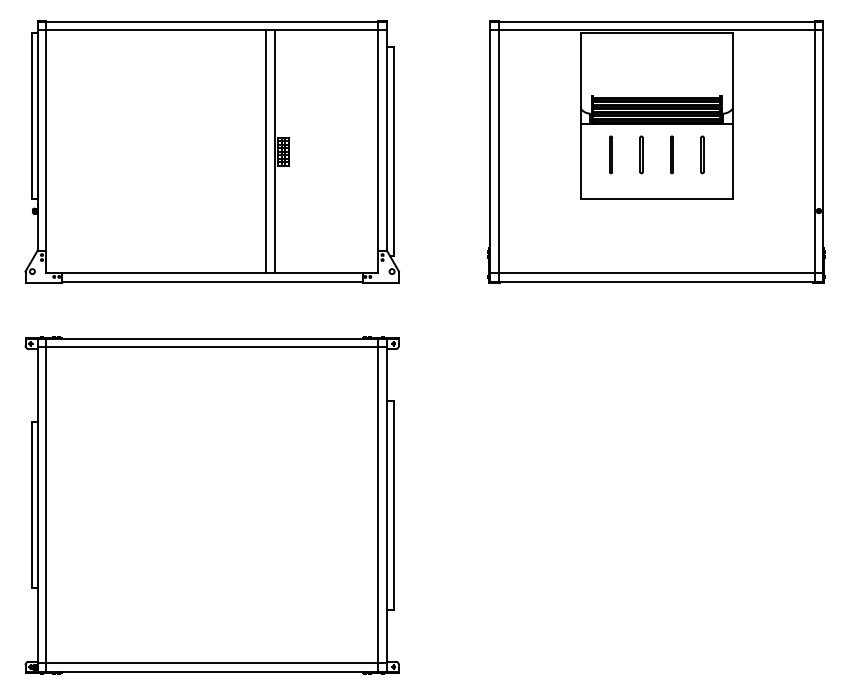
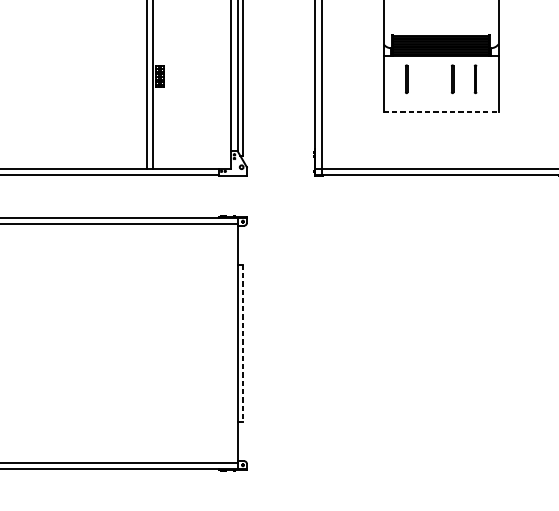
line: (640, 154) -> (428, 78), removed
line: (657, 198) -> (441, 112), solid -> dashed
line: (378, 505) -> (231, 343), removed
line: (393, 505) -> (242, 343), solid -> dashed

